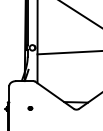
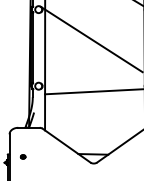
part: (29, 108) -> (22, 156), moved

